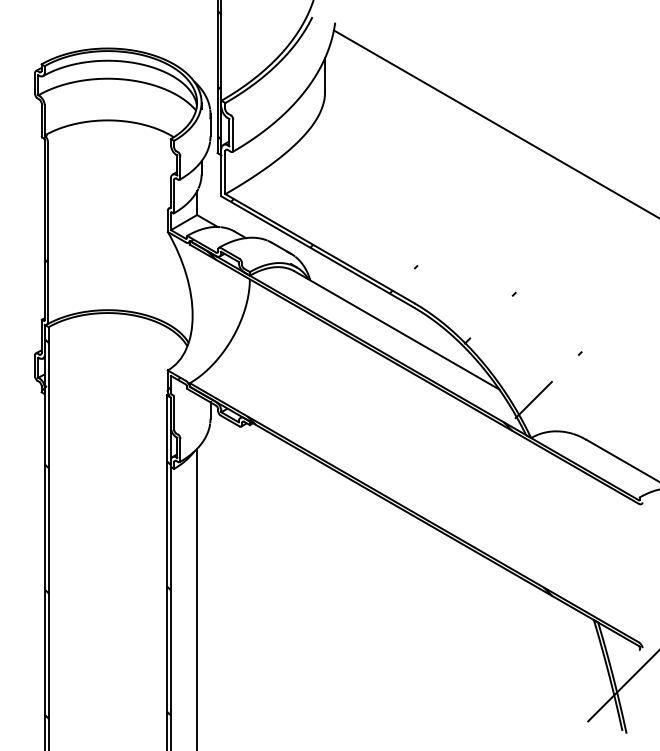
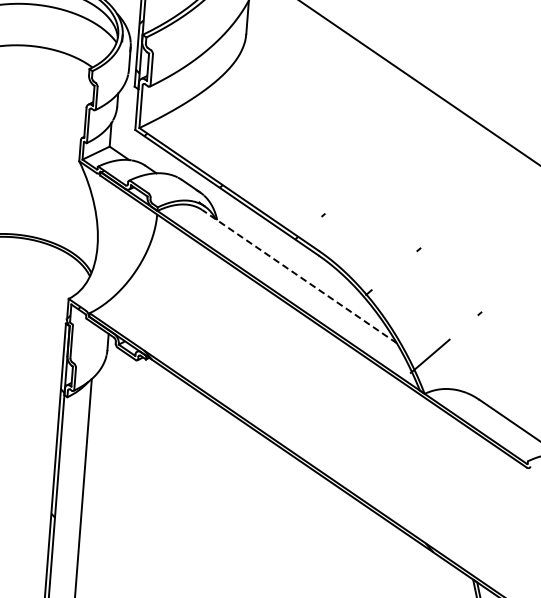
line: (396, 330) -> (299, 276), solid -> dashed
hatch: (359, 340) -> (261, 283), removed

